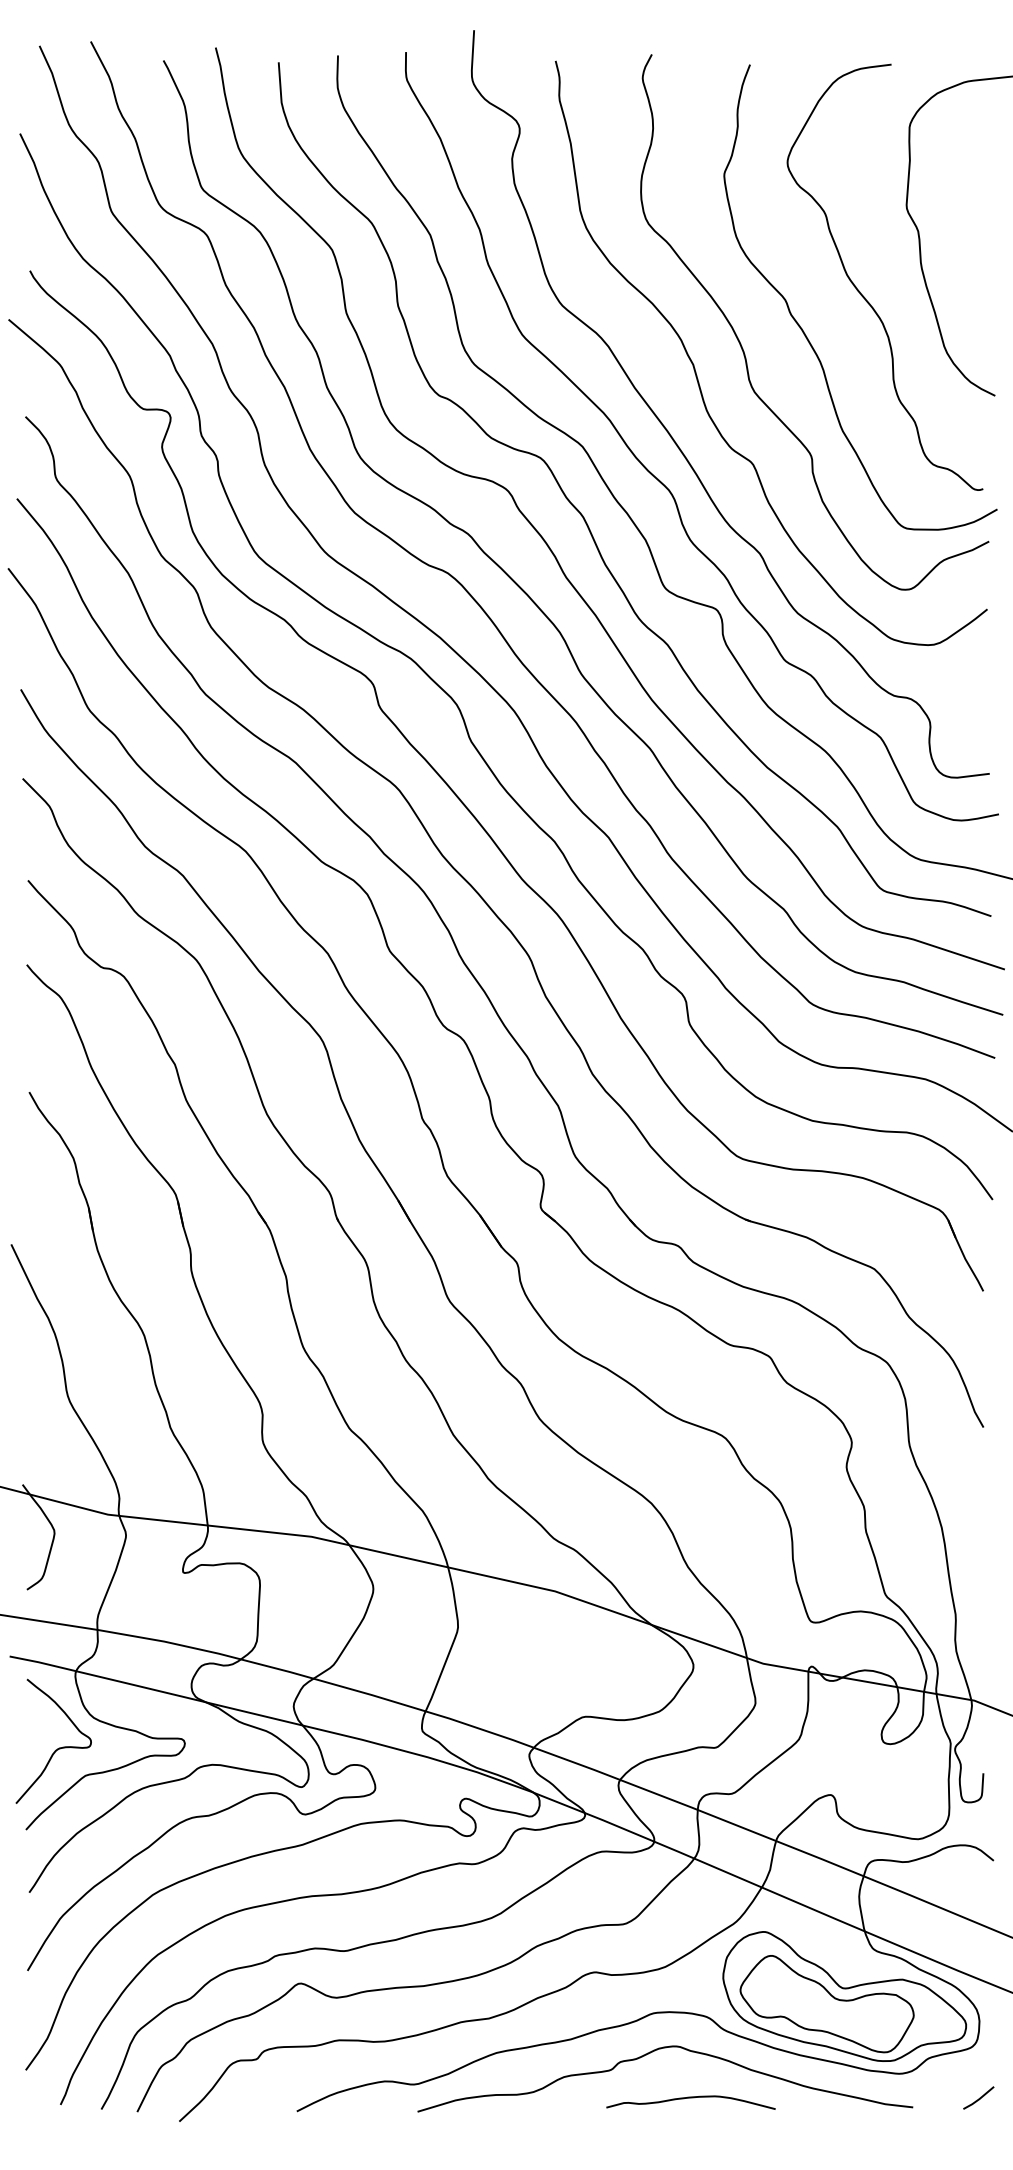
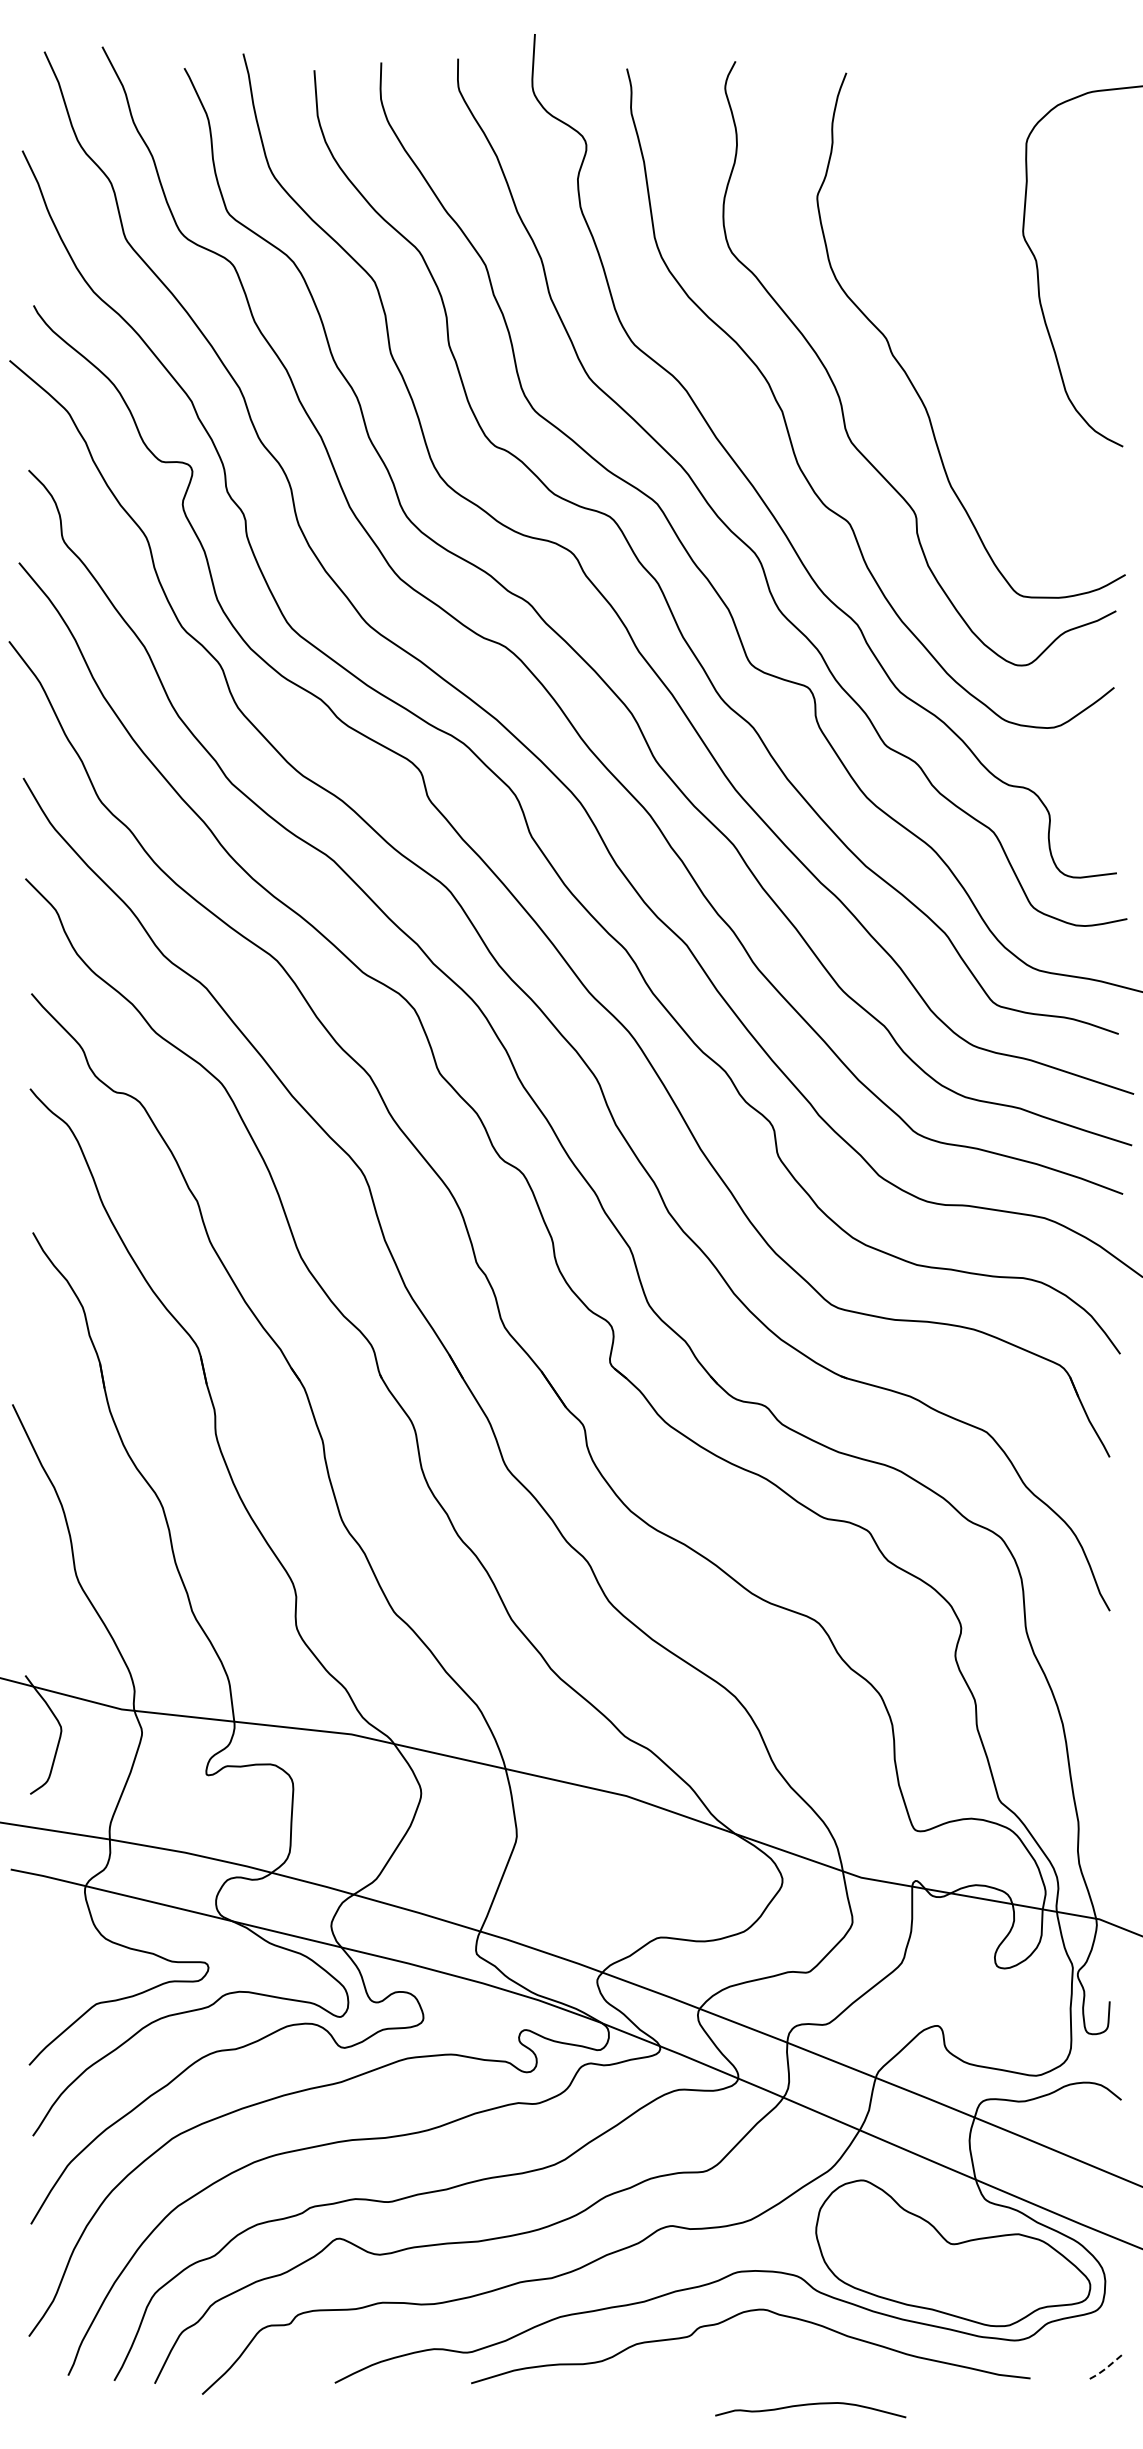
curve: (864, 296) -> (975, 334), removed
curve: (57, 1748) -> (64, 1973), removed
part: (827, 2003) -> (933, 2261), removed
curve: (690, 2098) -> (810, 2405), moved
line: (978, 2099) -> (1104, 2369), solid -> dashed

